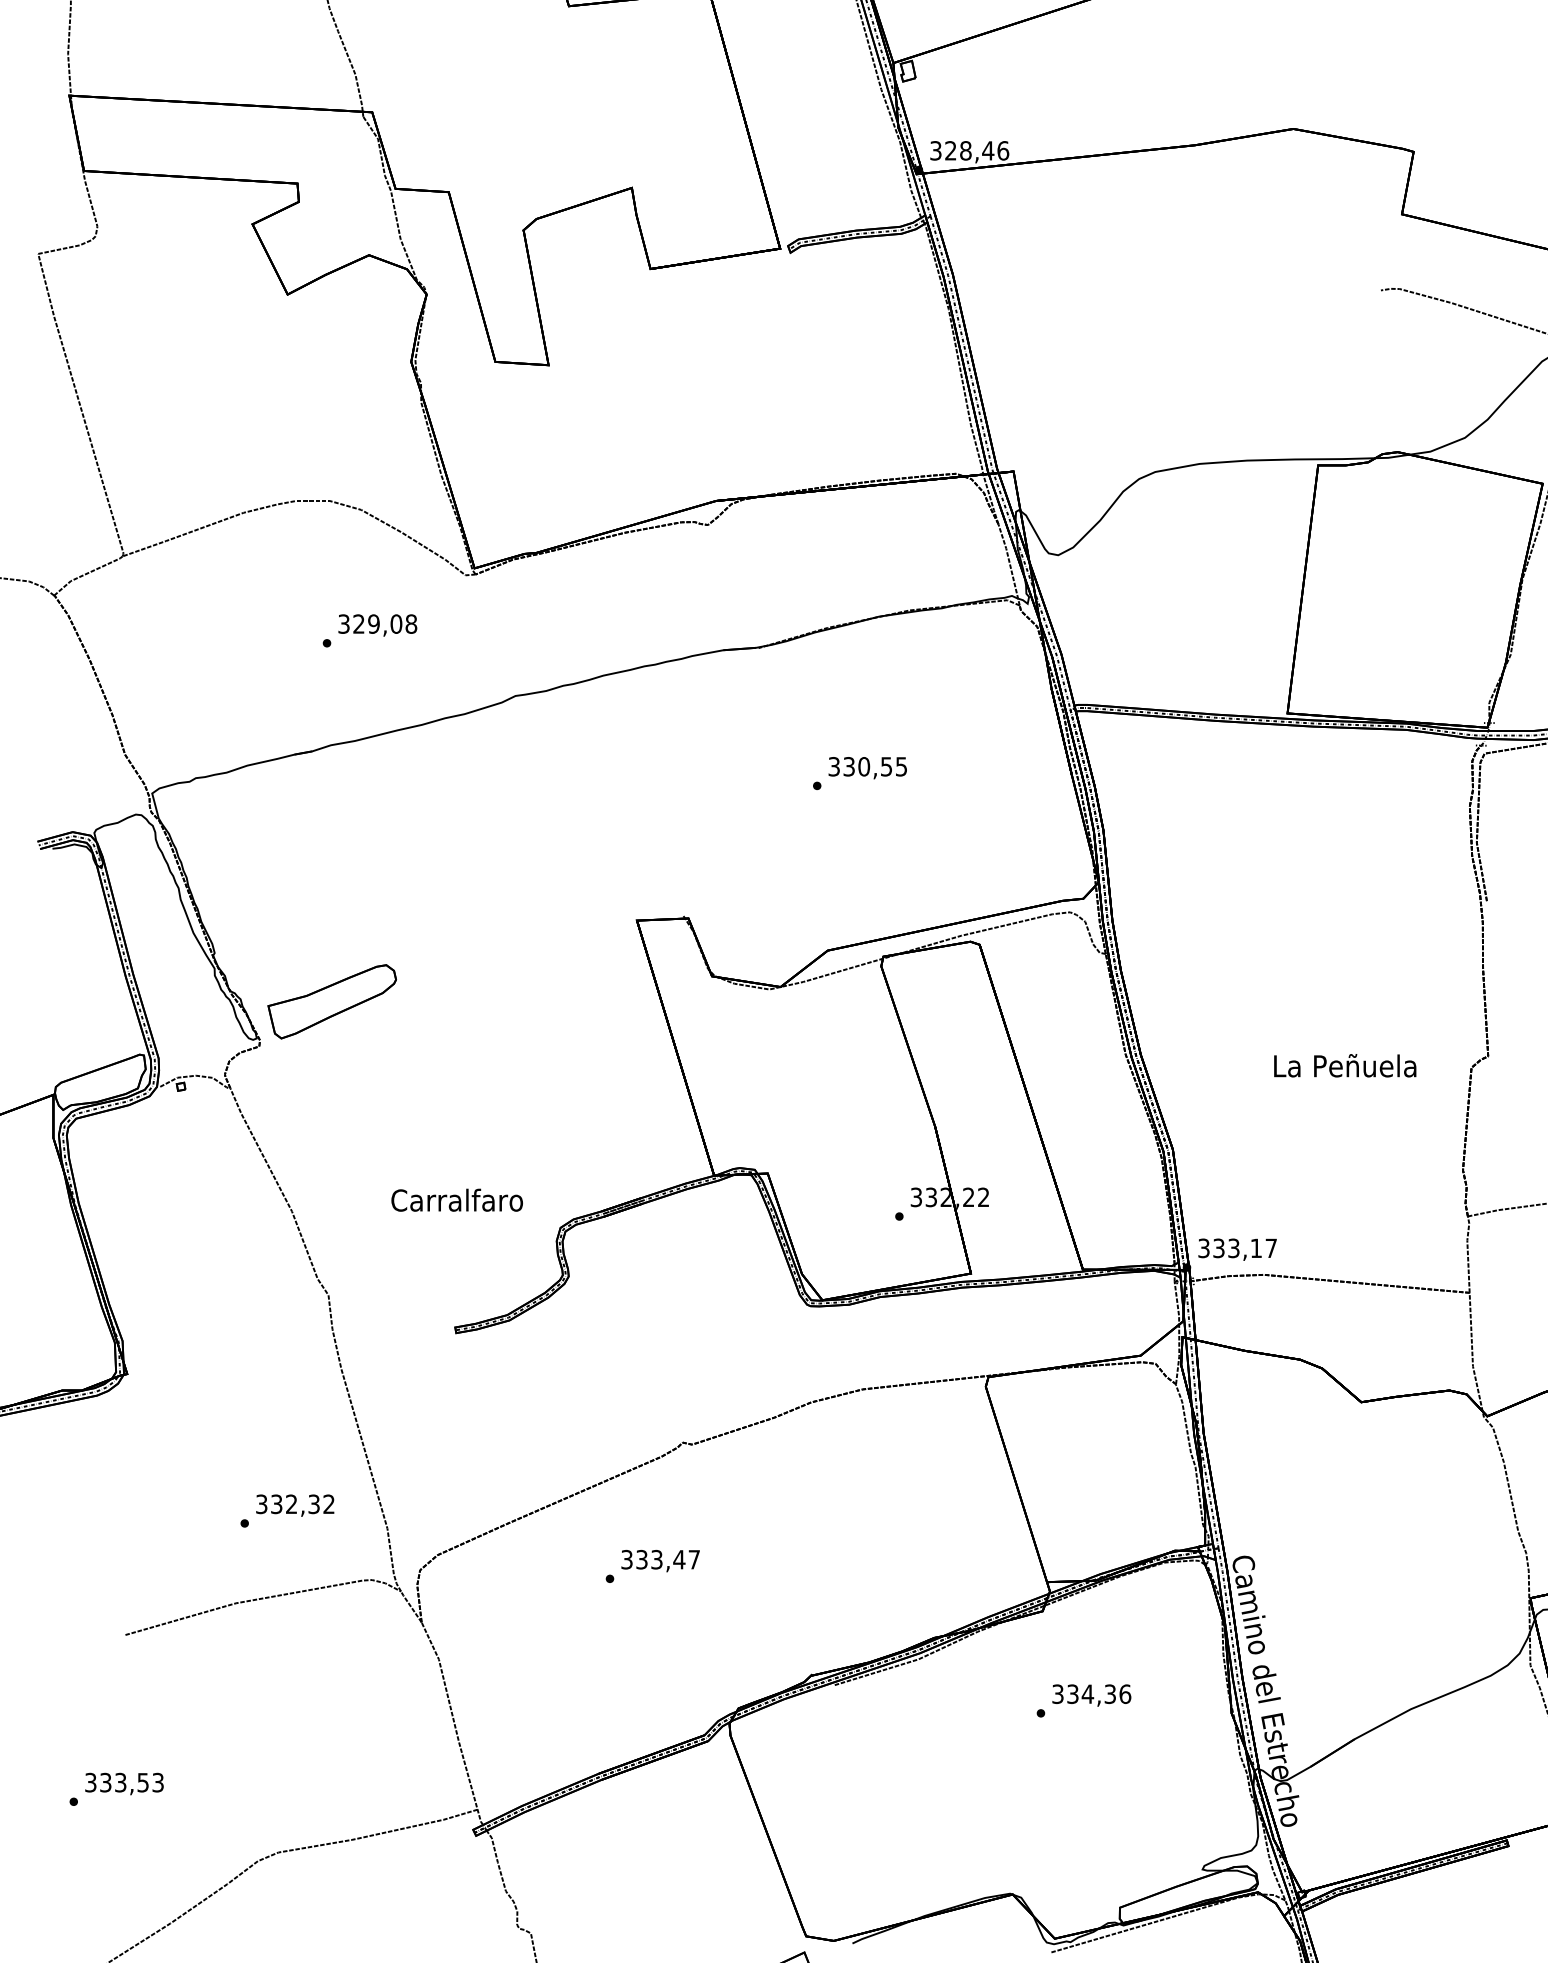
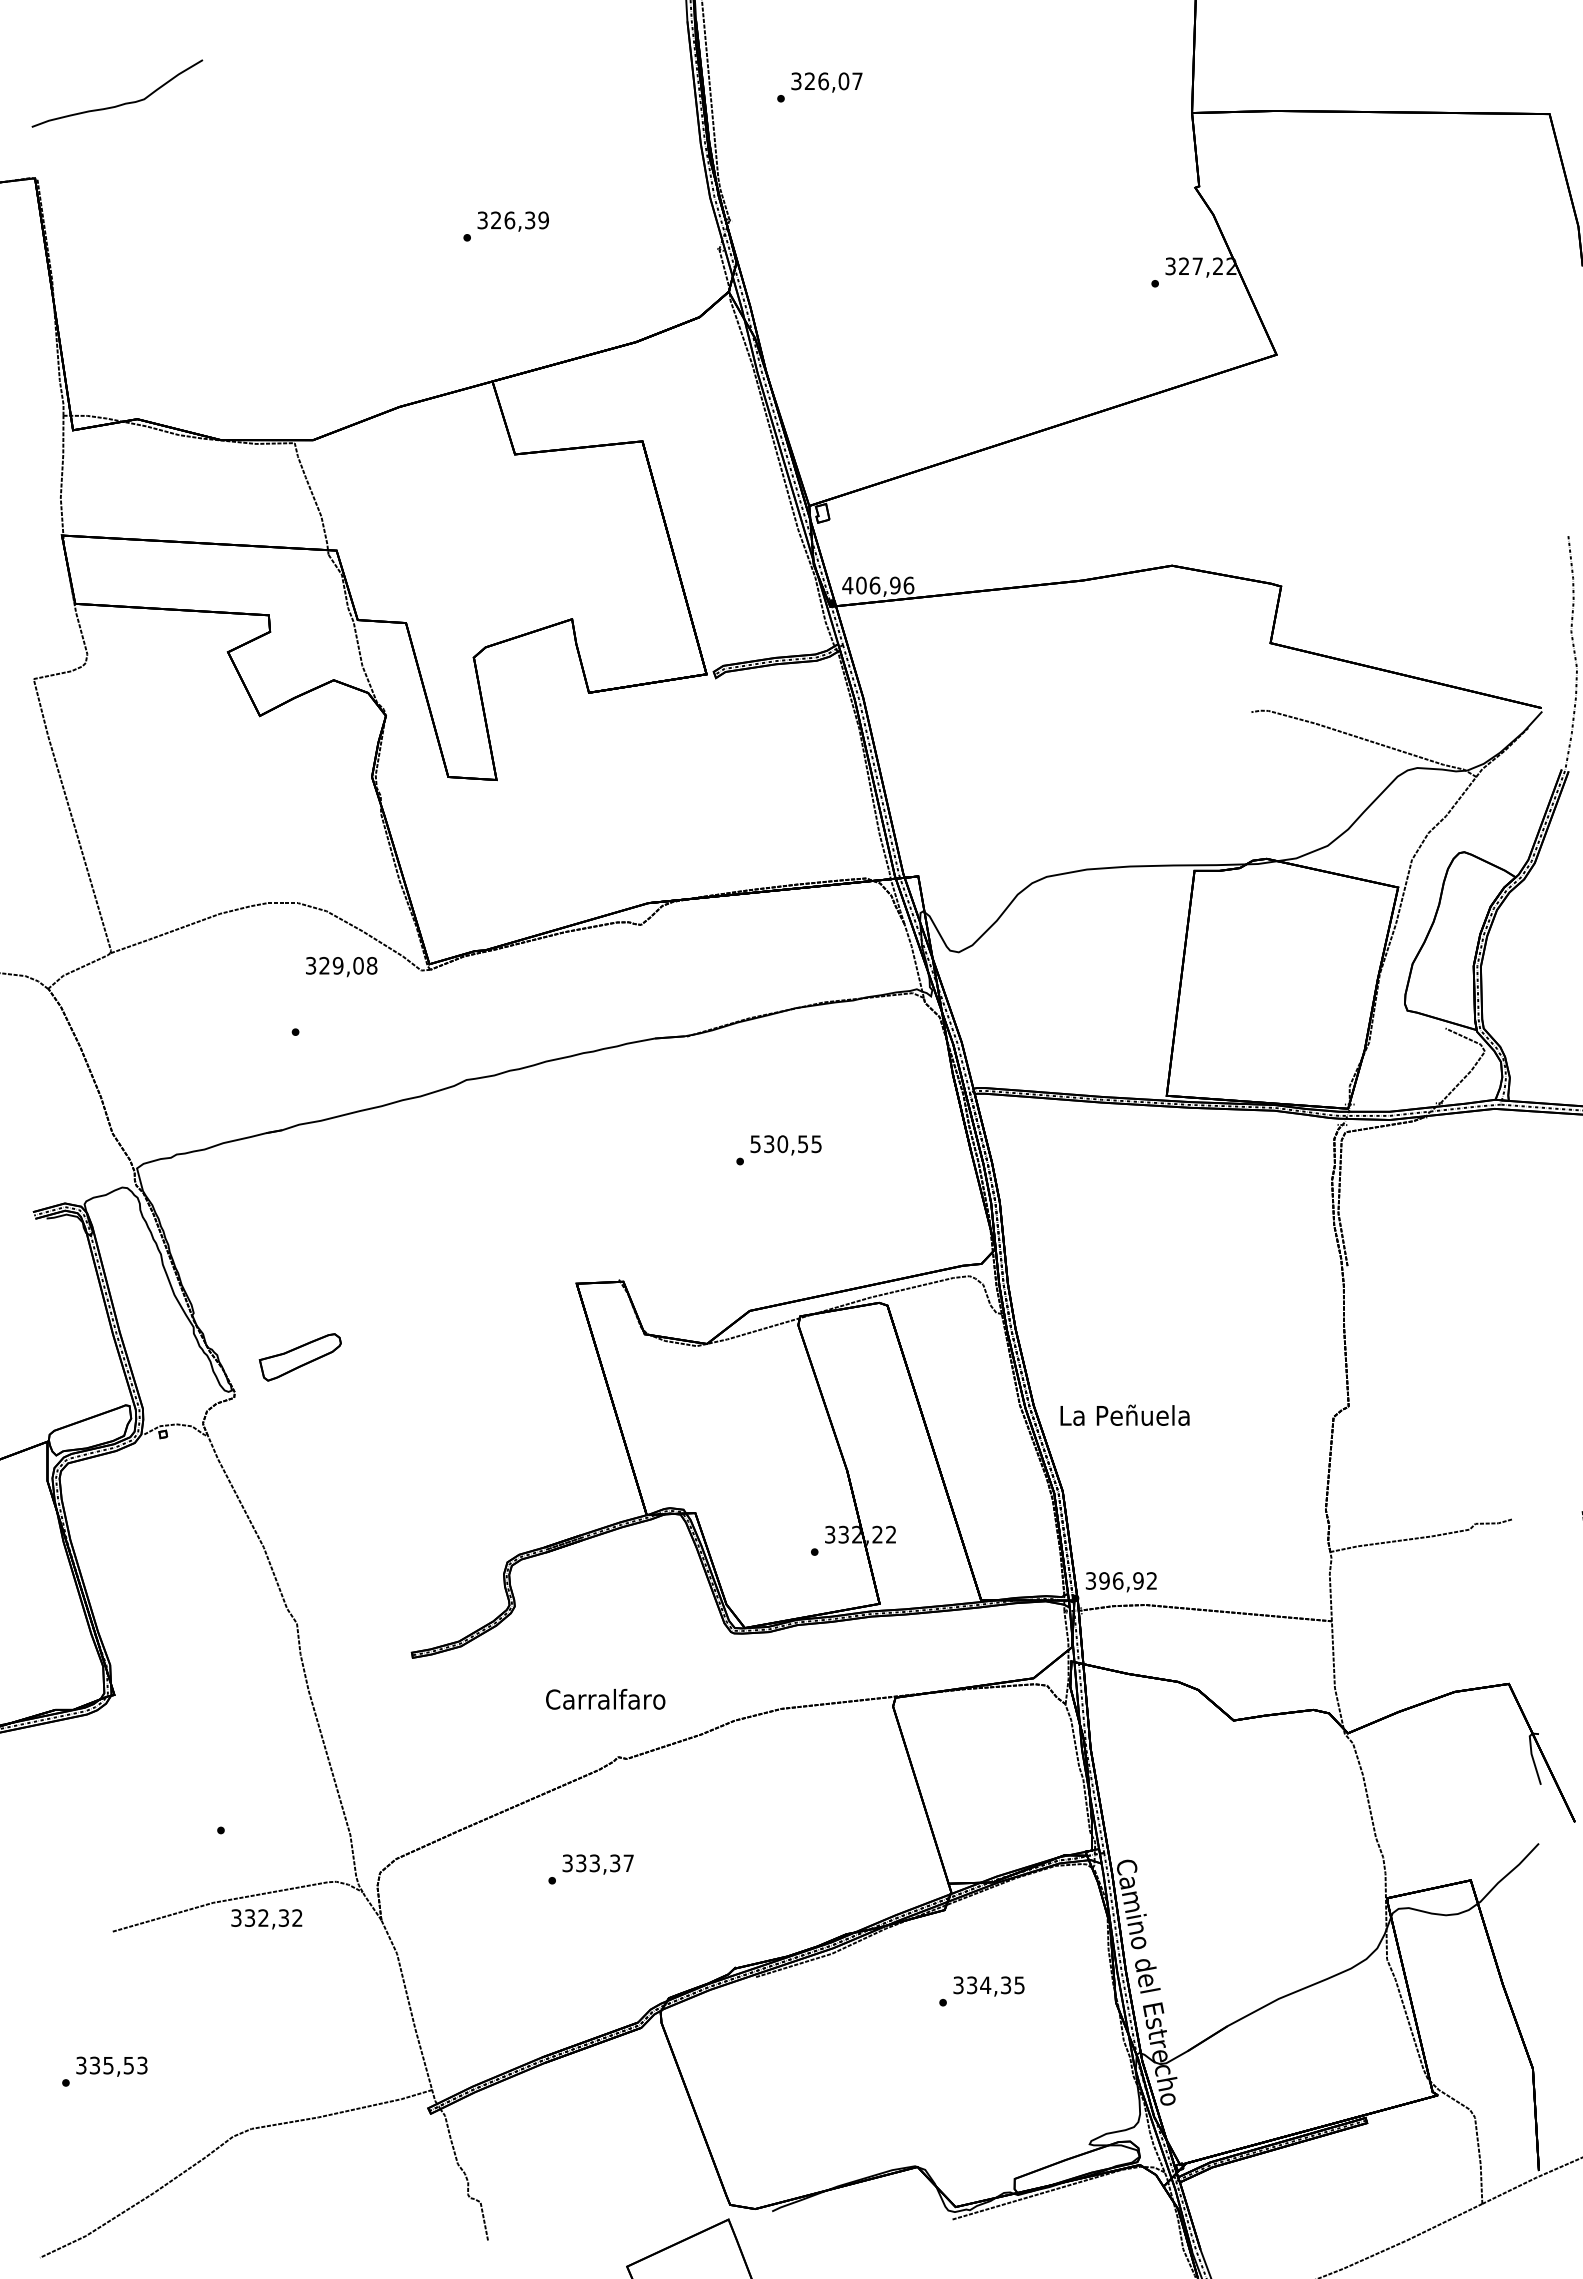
text: (962, 150) -> (871, 585), 328,46 -> 406,96
text: (377, 625) -> (341, 967), moved
text: (834, 766) -> (755, 1143), 330,55 -> 530,55
part: (332, 1001) -> (300, 1357), size x0.7
text: (1344, 1064) -> (1124, 1414), moved
text: (457, 1200) -> (605, 1699), moved
text: (1244, 1247) -> (1127, 1580), 333,17 -> 396,92
text: (294, 1505) -> (266, 1919), moved
text: (678, 1559) -> (614, 1863), 333,47 -> 333,37
text: (1125, 1694) -> (1019, 1985), 334,36 -> 334,35
text: (120, 1781) -> (108, 2064), 333,53 -> 335,53

